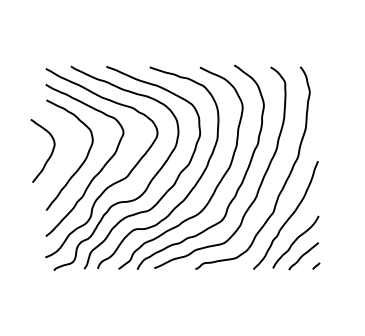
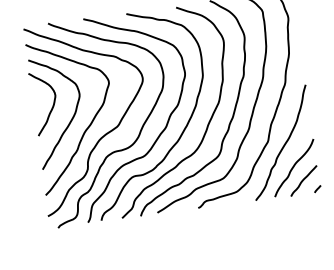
curve: (50, 154) -> (52, 105), moved

